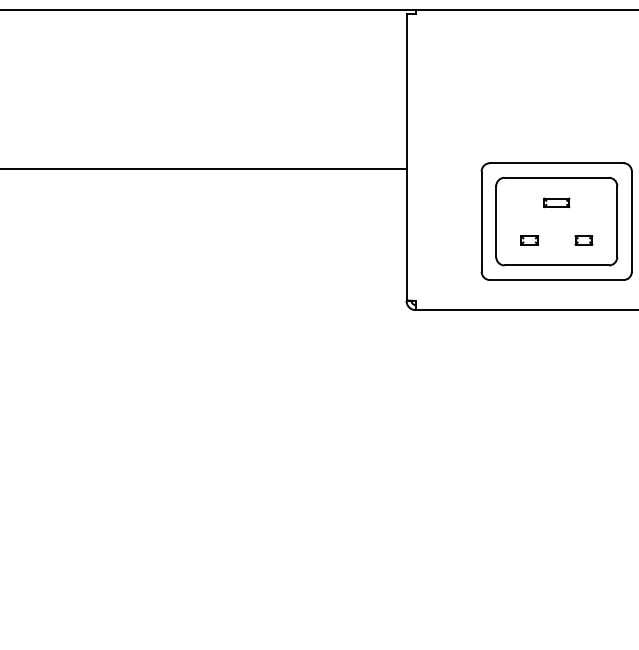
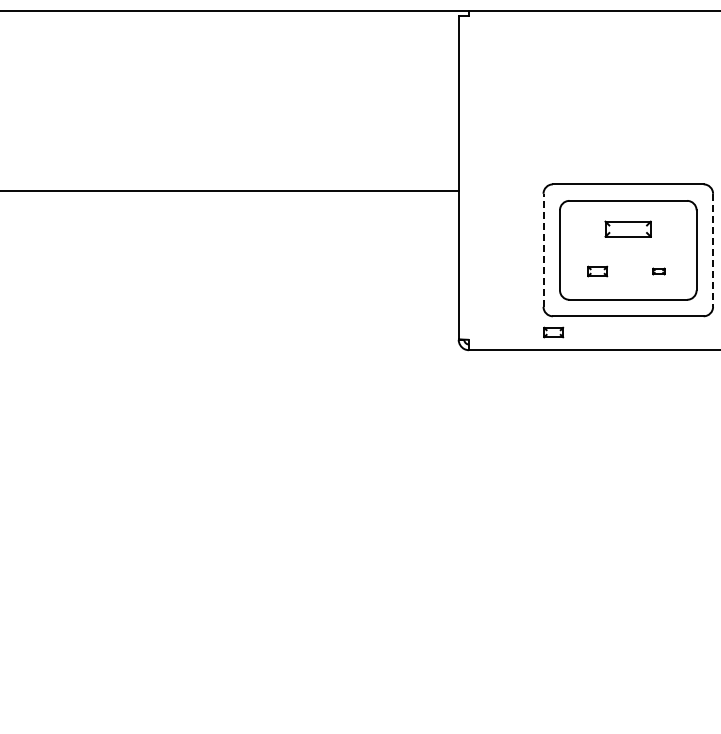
part: (556, 202) -> (628, 228), size x1.6
line: (481, 221) -> (543, 250), solid -> dashed
line: (632, 221) -> (713, 250), solid -> dashed
part: (583, 240) -> (658, 271), size x0.6
part: (490, 294) -> (553, 332), added

